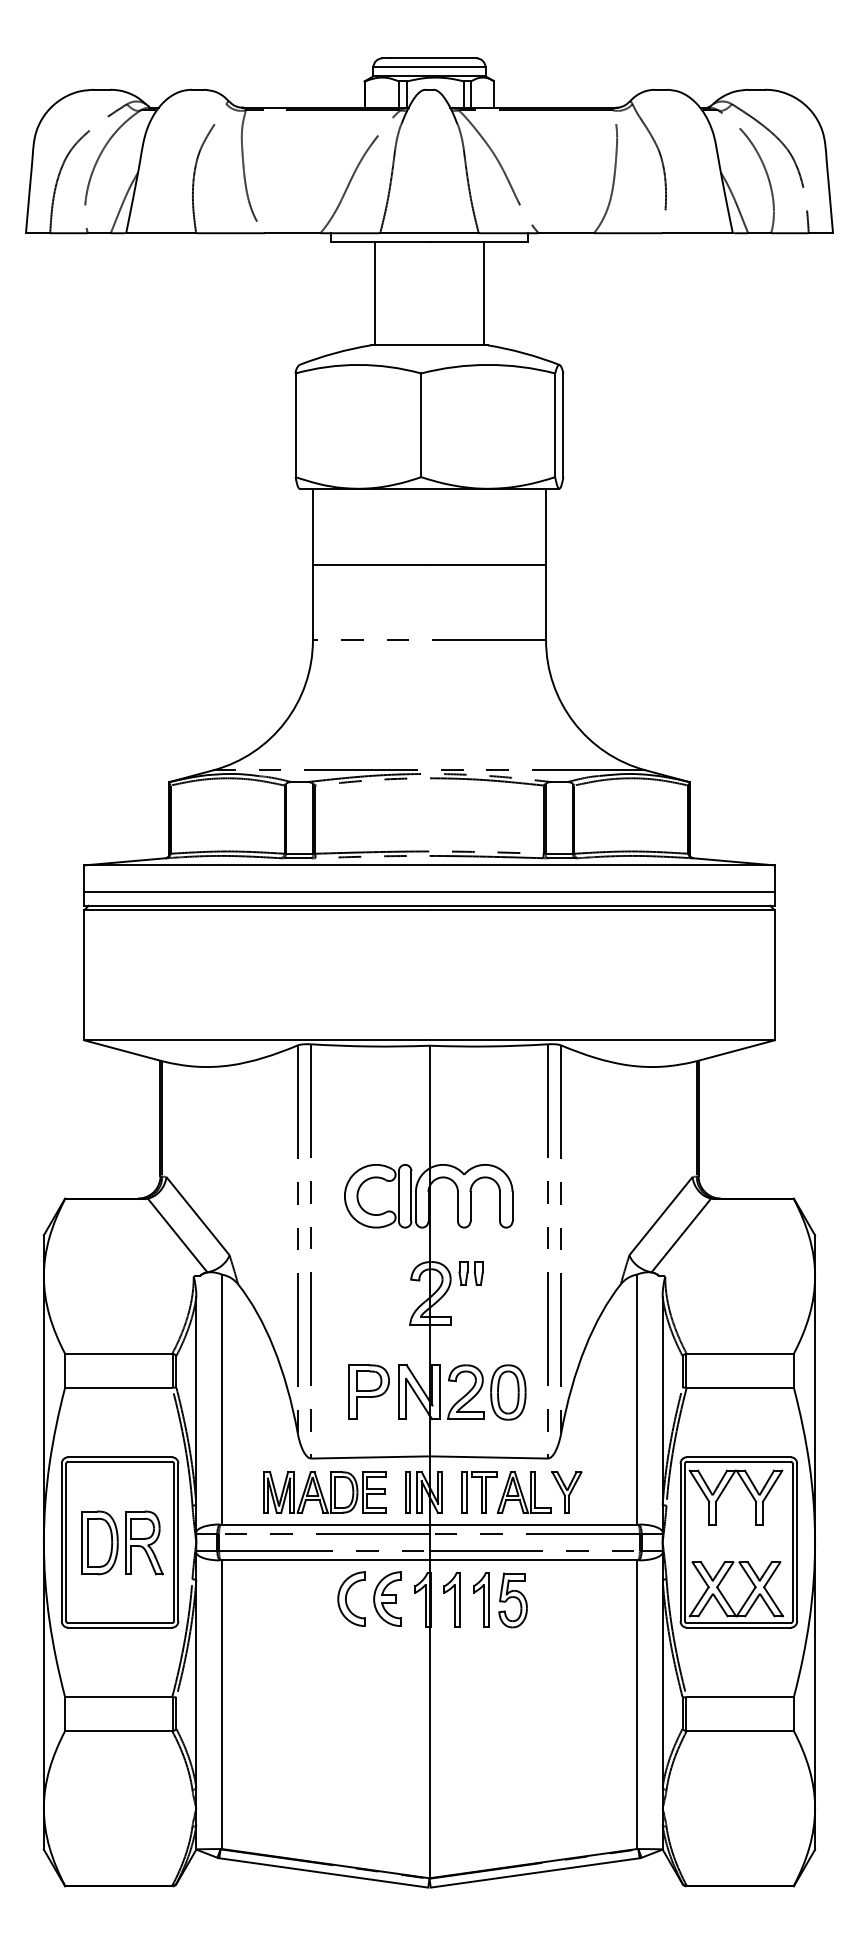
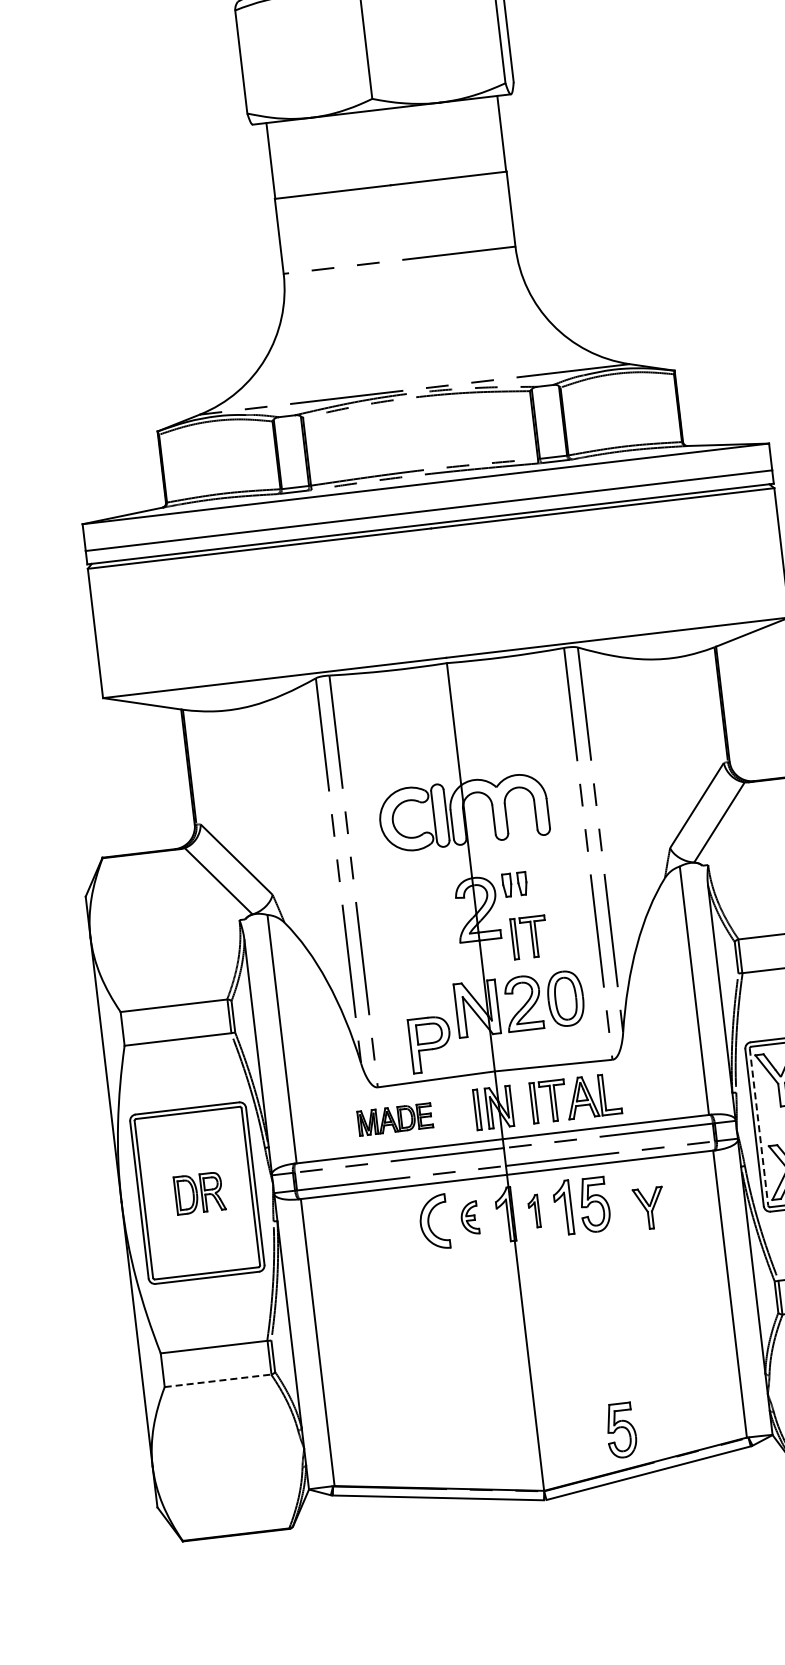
part: (479, 1327) -> (529, 937), added
part: (368, 1391) -> (430, 1043), moved
part: (324, 1492) -> (394, 1119), size x0.6
part: (566, 1492) -> (649, 1208), moved
part: (122, 1542) -> (199, 1192), size x0.6
line: (685, 1542) -> (759, 1127), solid -> dashed
part: (387, 1598) -> (469, 1217), size x0.6
part: (451, 1599) -> (533, 1211), size x0.6
line: (118, 1731) -> (217, 1381), solid -> dashed
part: (512, 1827) -> (620, 1430), added

